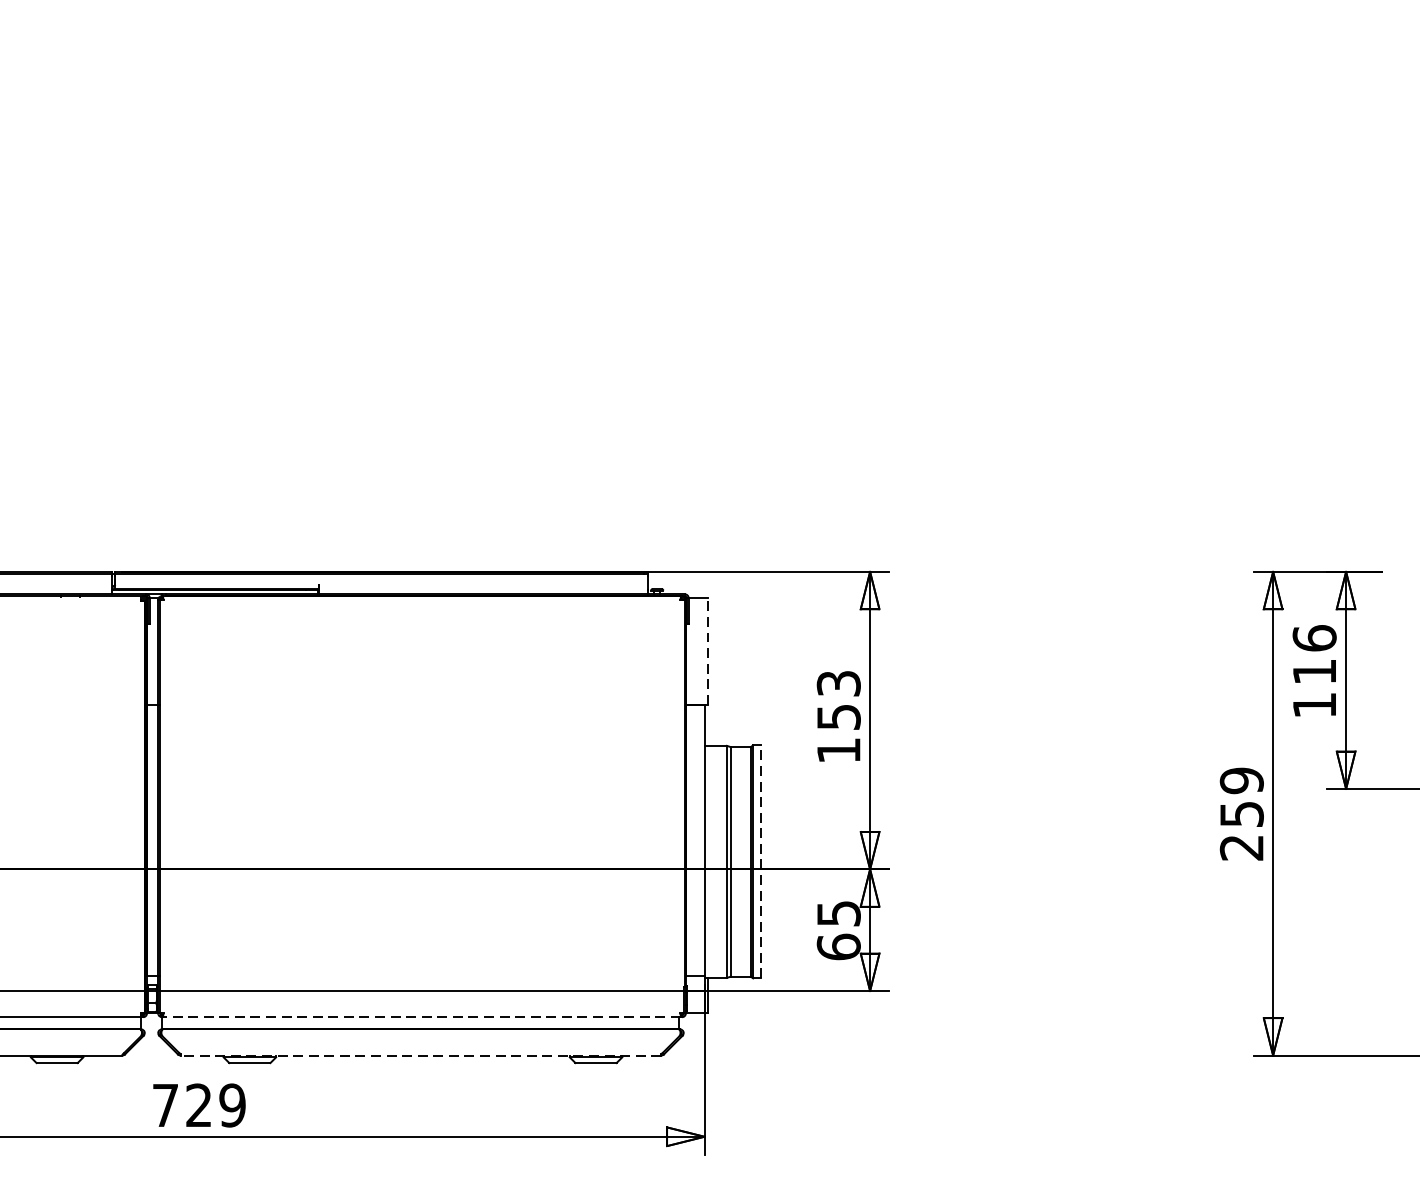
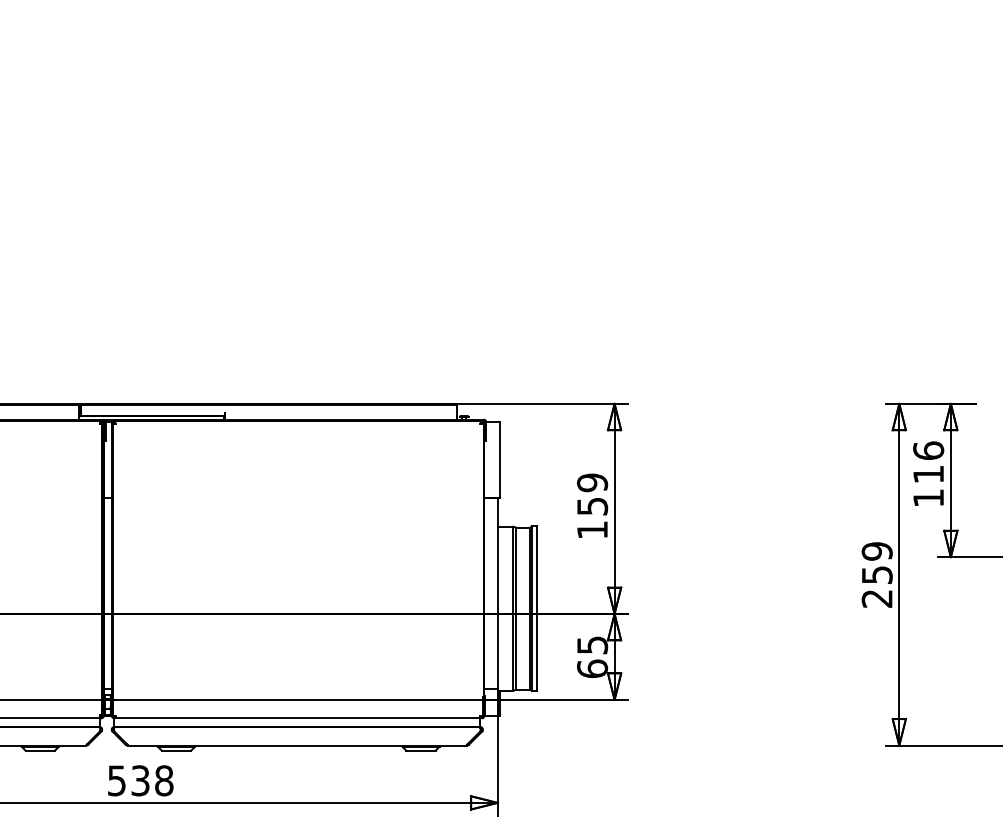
line: (708, 652) -> (500, 460), dashed -> solid
text: (838, 683) -> (592, 482), 153 -> 159
line: (760, 861) -> (537, 608), dashed -> solid
line: (422, 1017) -> (298, 718), dashed -> solid
line: (421, 1055) -> (297, 745), dashed -> solid
text: (198, 1105) -> (140, 780), 729 -> 538

